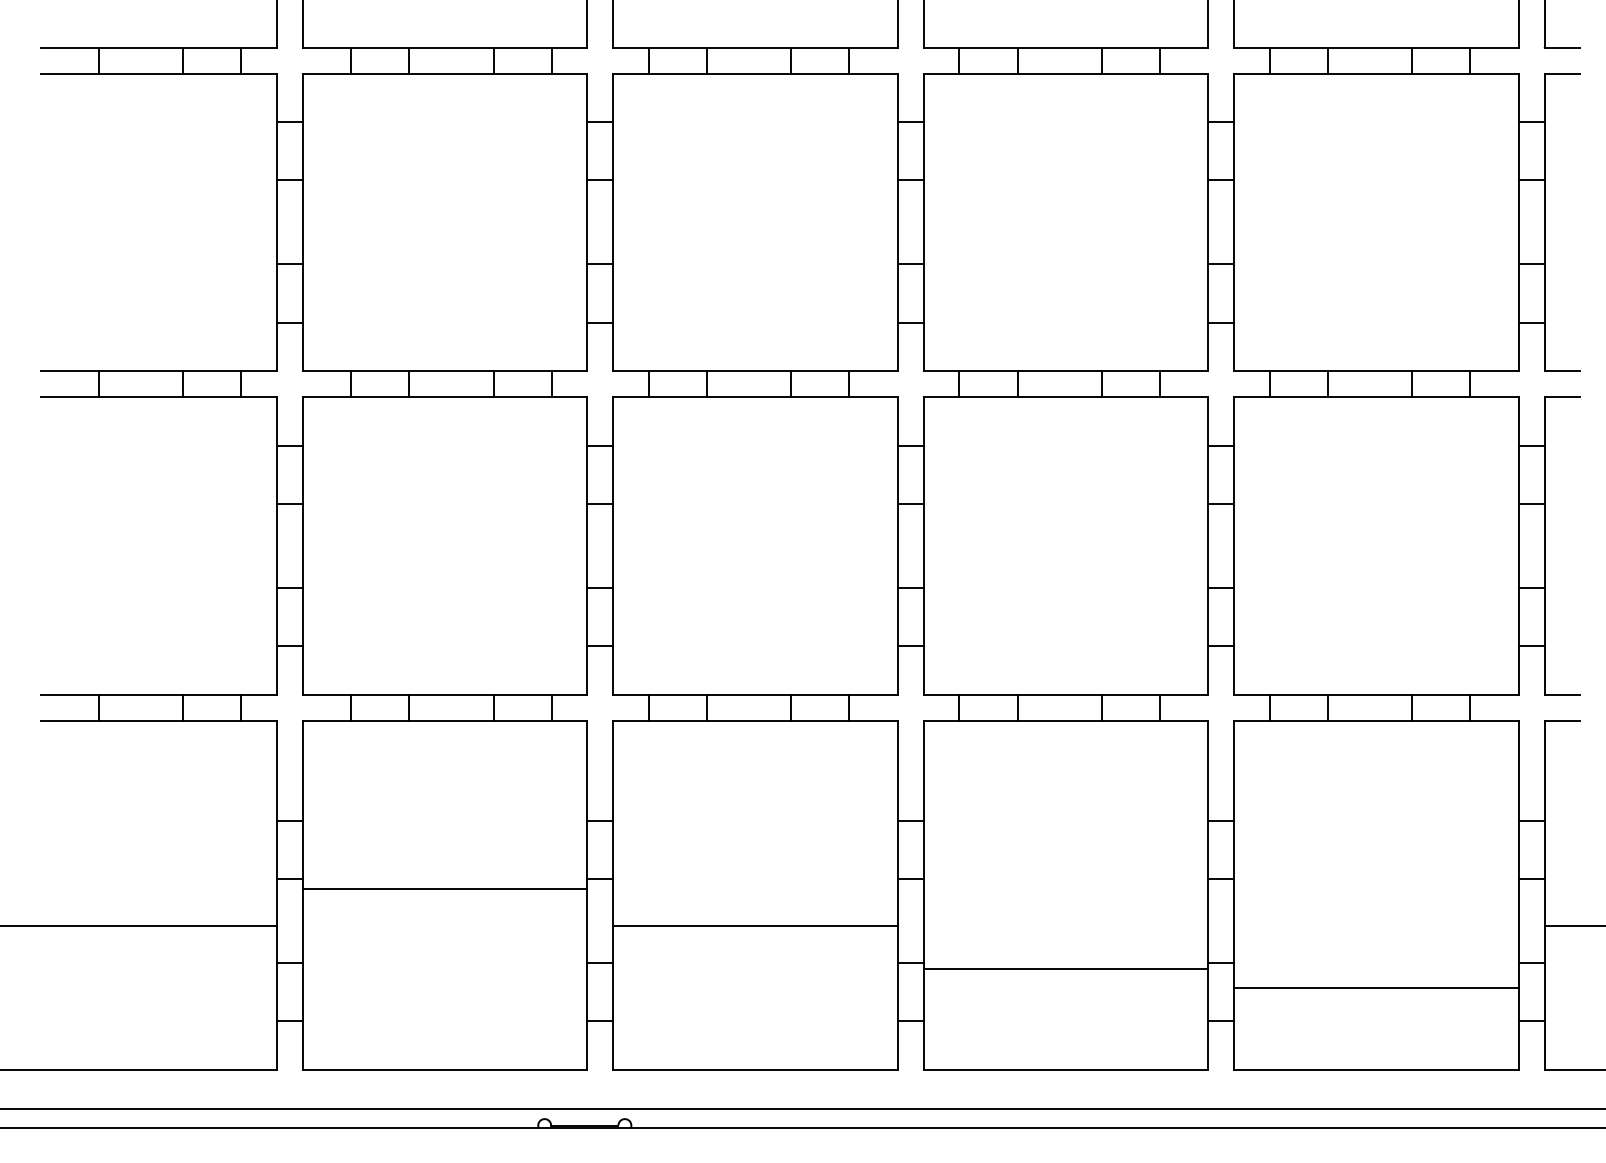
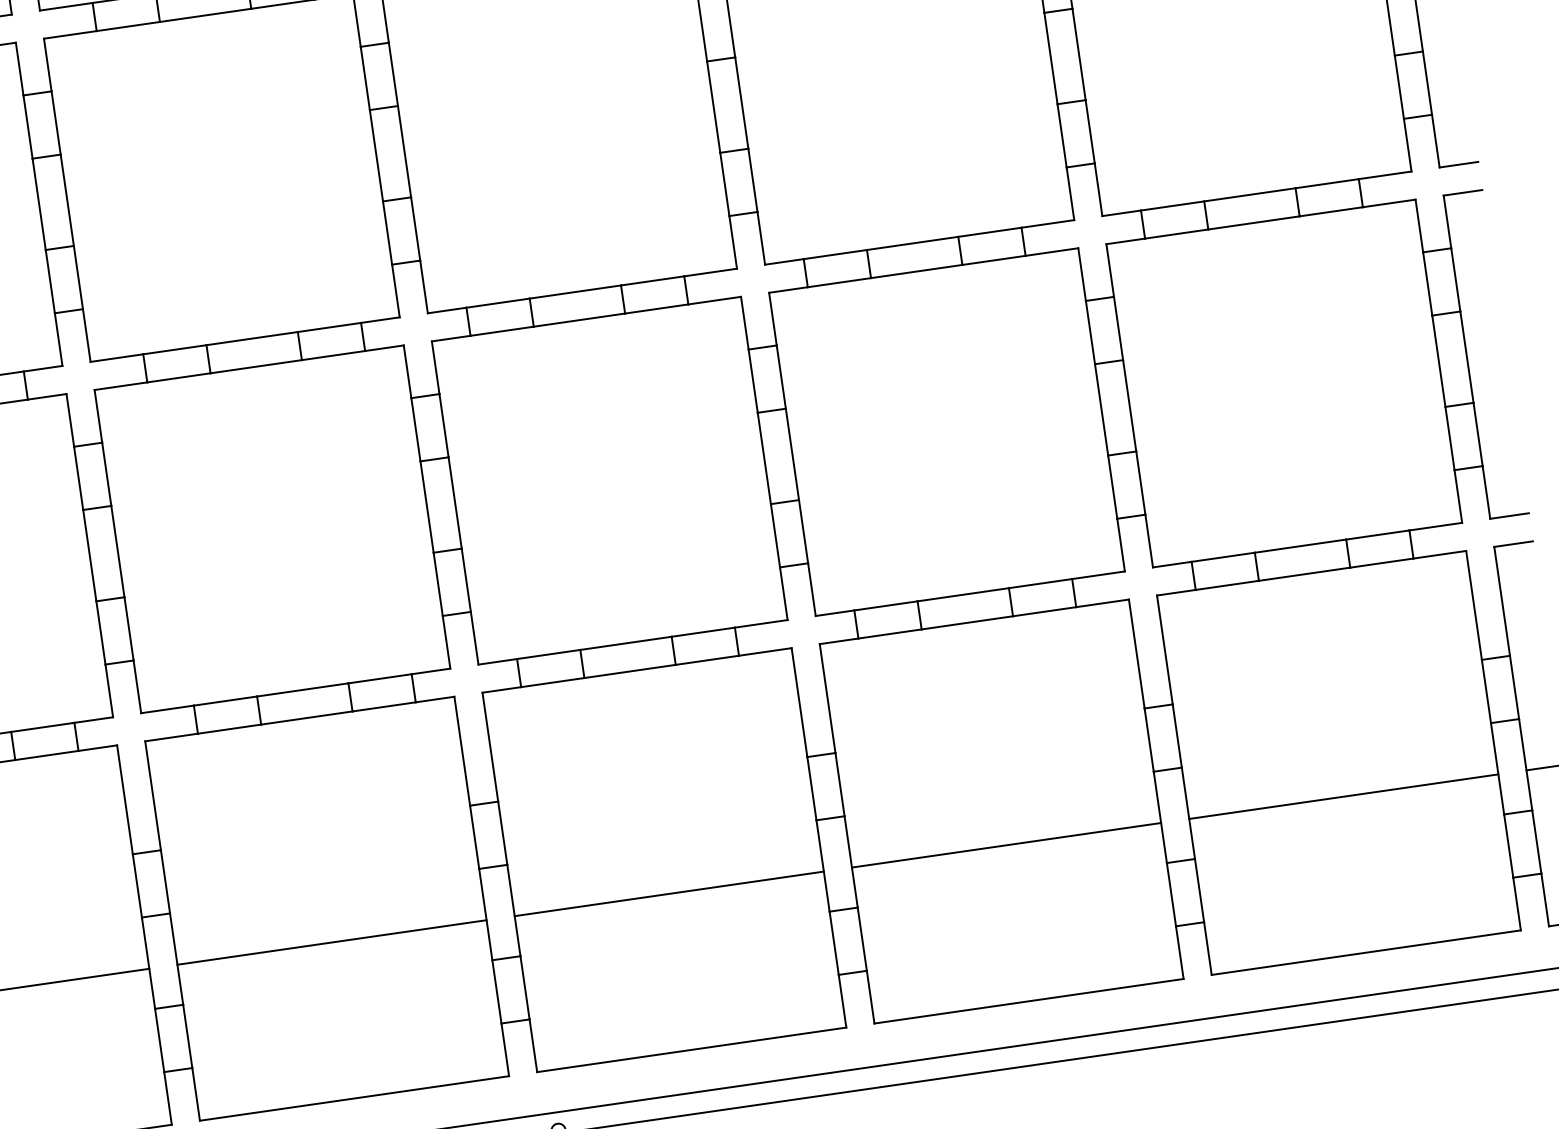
line: (444, 889) -> (331, 942), moved
line: (1065, 969) -> (1005, 845), moved
line: (1376, 988) -> (1343, 796), moved

